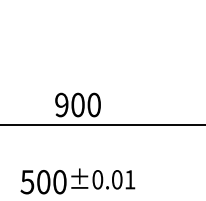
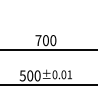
text: (61, 104) -> (38, 40), 900 -> 700

